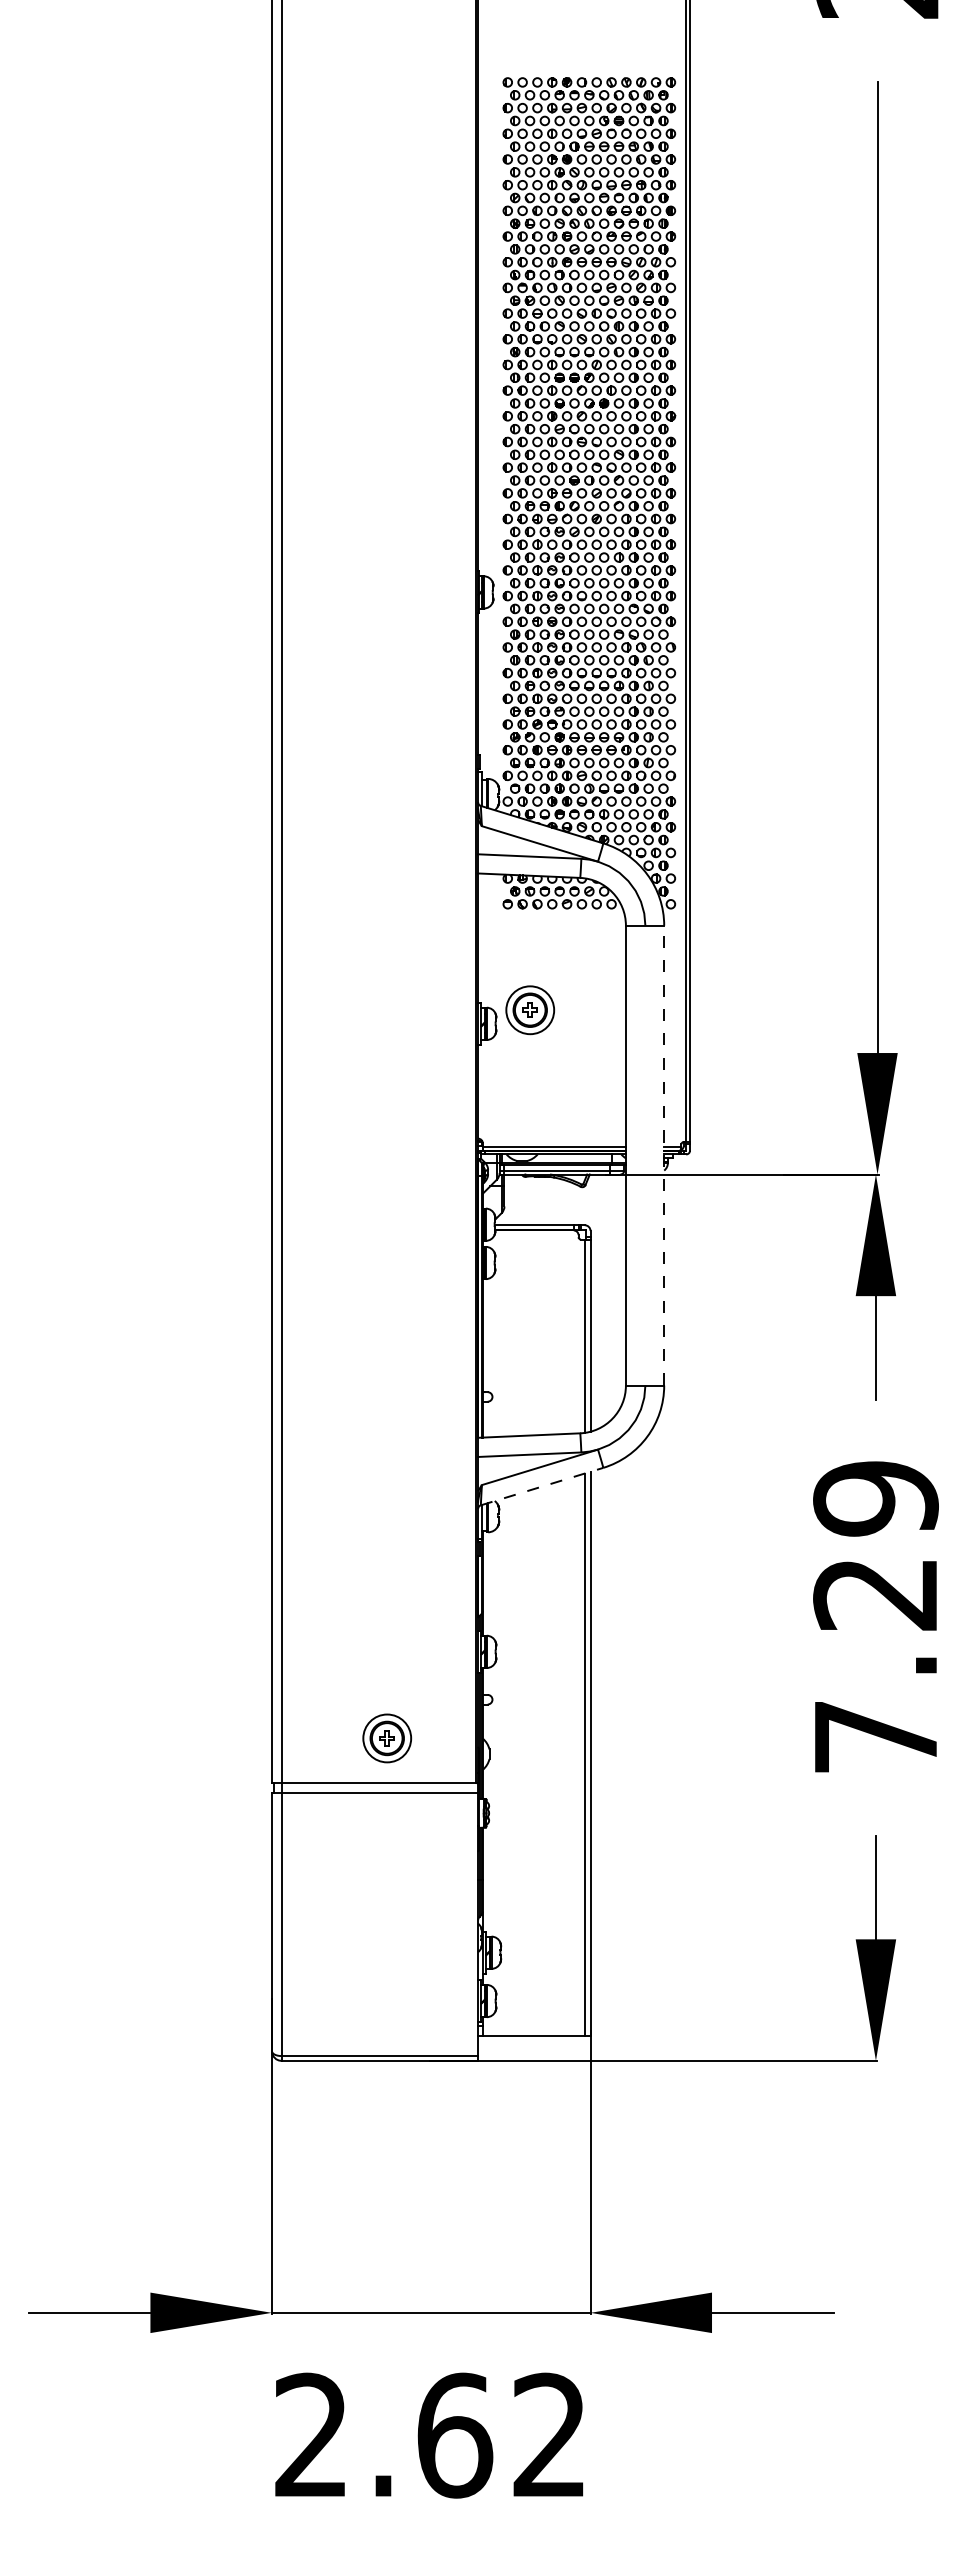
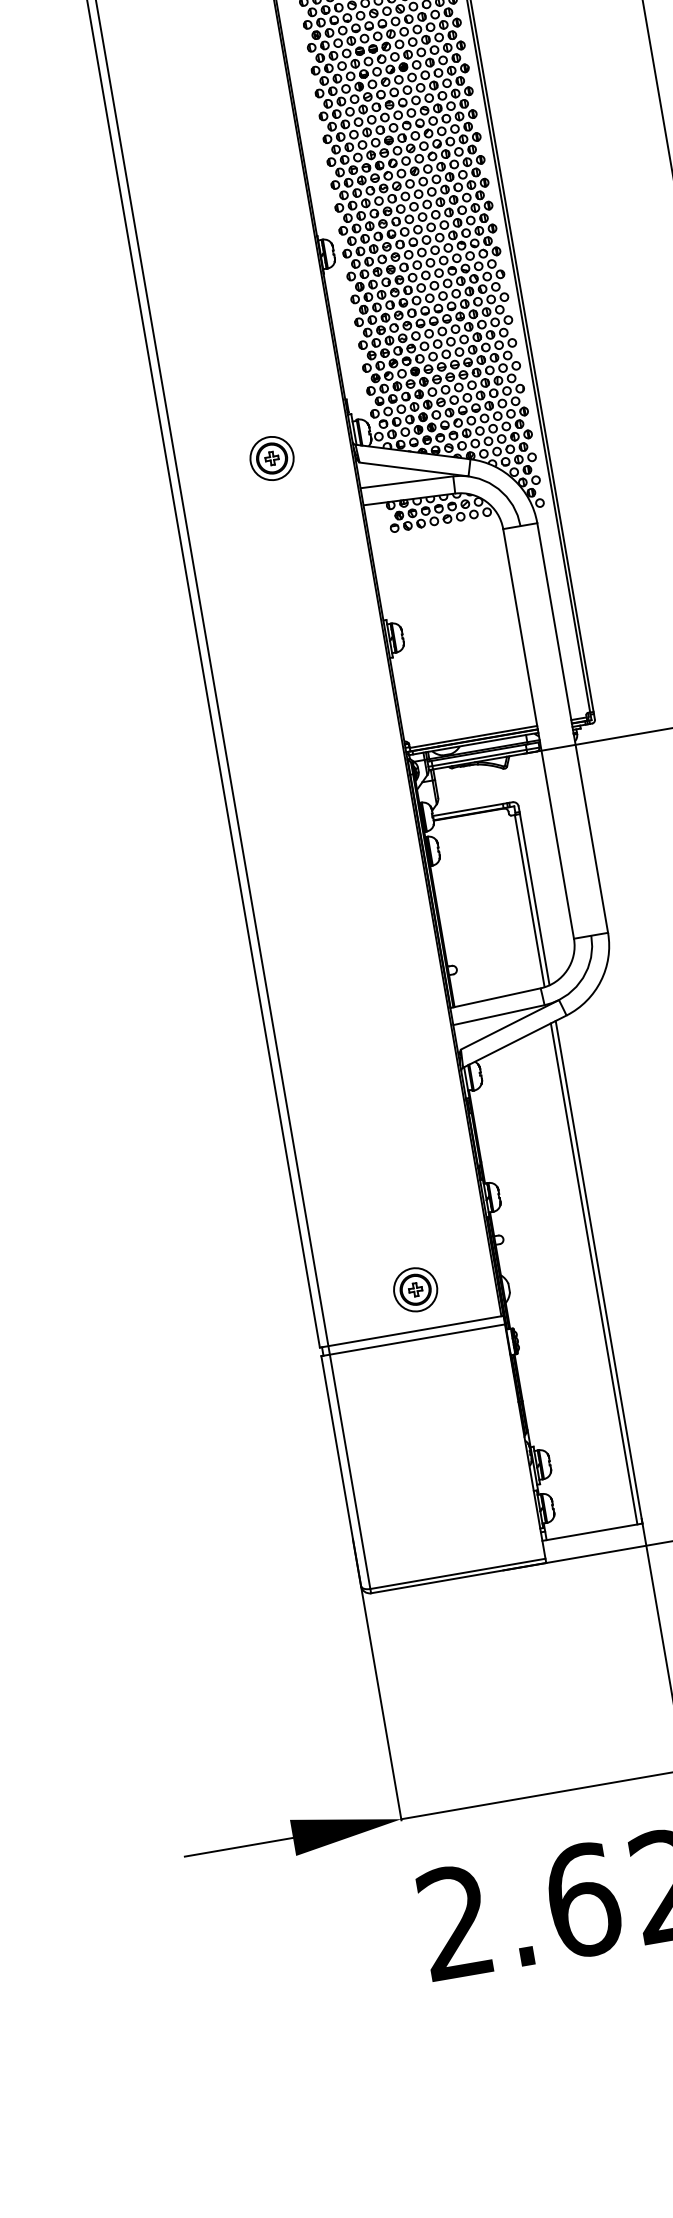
part: (530, 1010) -> (272, 458), moved
line: (664, 1155) -> (572, 727), dashed -> solid
line: (542, 1486) -> (515, 1041), dashed -> solid

